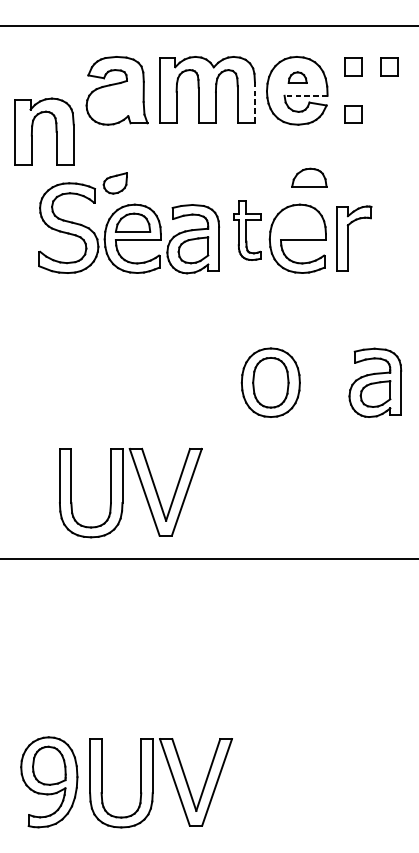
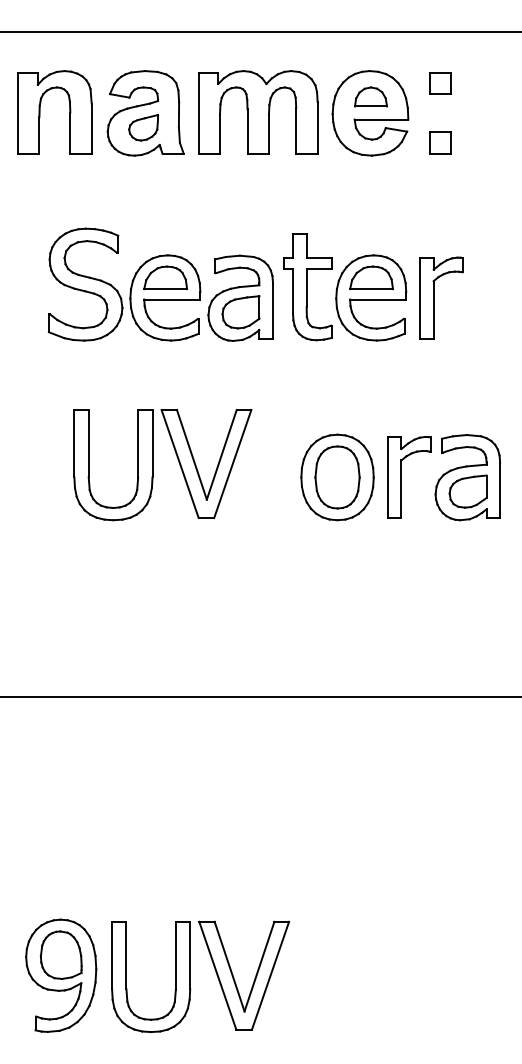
part: (389, 66) -> (485, 83), removed
part: (297, 77) -> (370, 96), size x1.43
line: (306, 95) -> (381, 119), dashed -> solid
line: (254, 102) -> (317, 127), dashed -> solid
part: (32, 131) -> (40, 112), moved
part: (309, 177) -> (371, 277), moved
part: (115, 183) -> (143, 127), moved
part: (246, 230) -> (307, 287), size x1.43
part: (322, 382) -> (401, 477), added
part: (123, 493) -> (153, 465), moved

